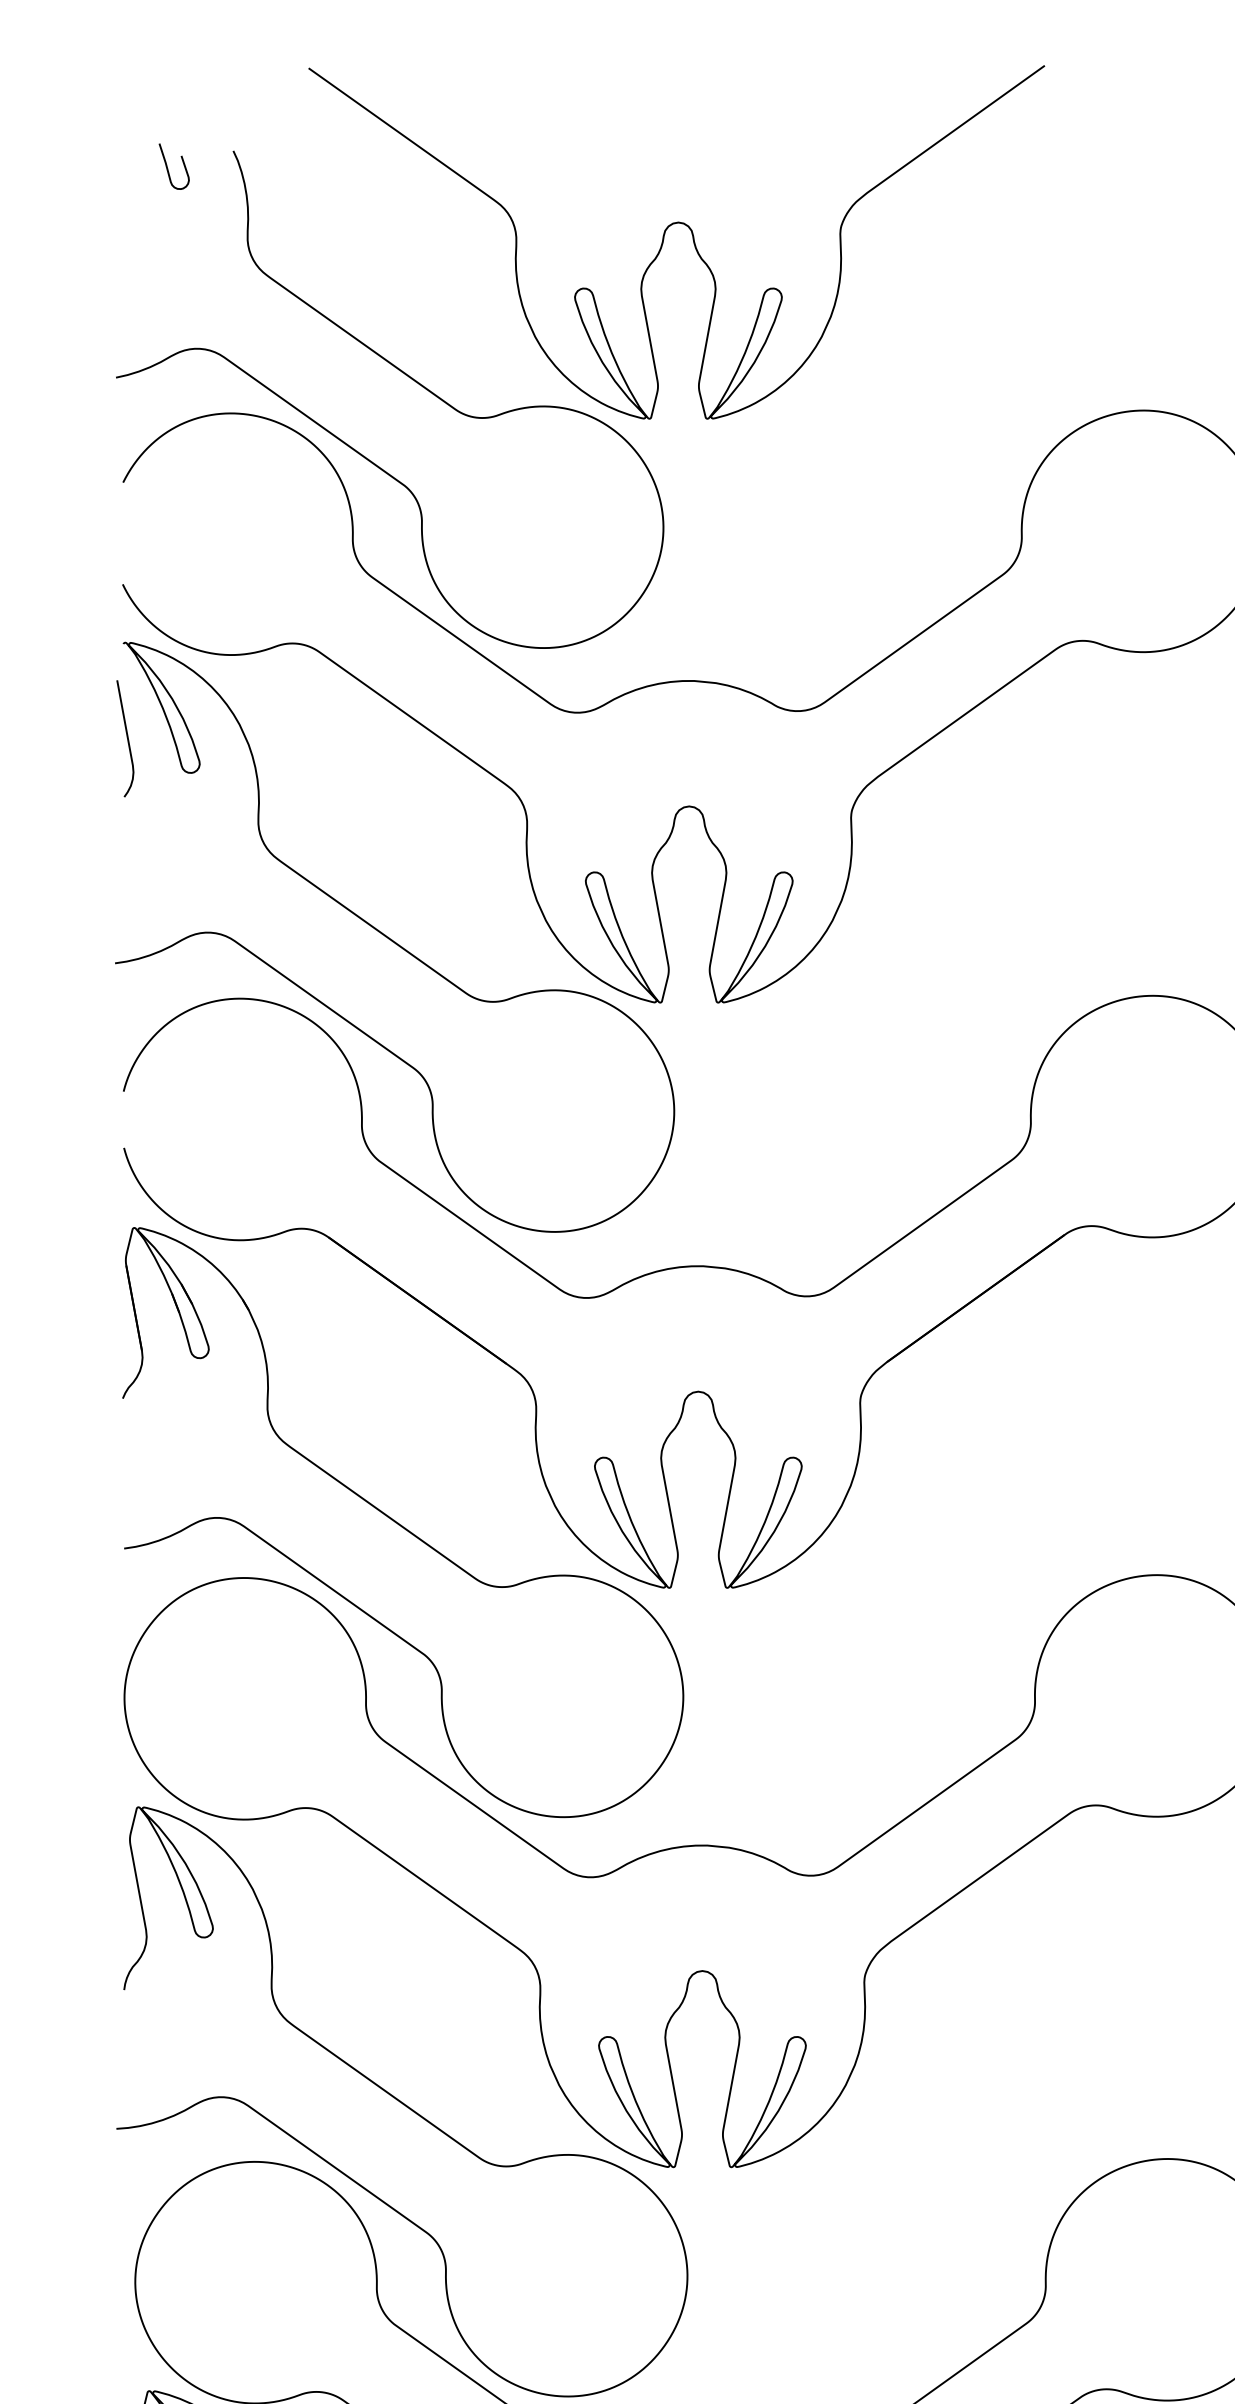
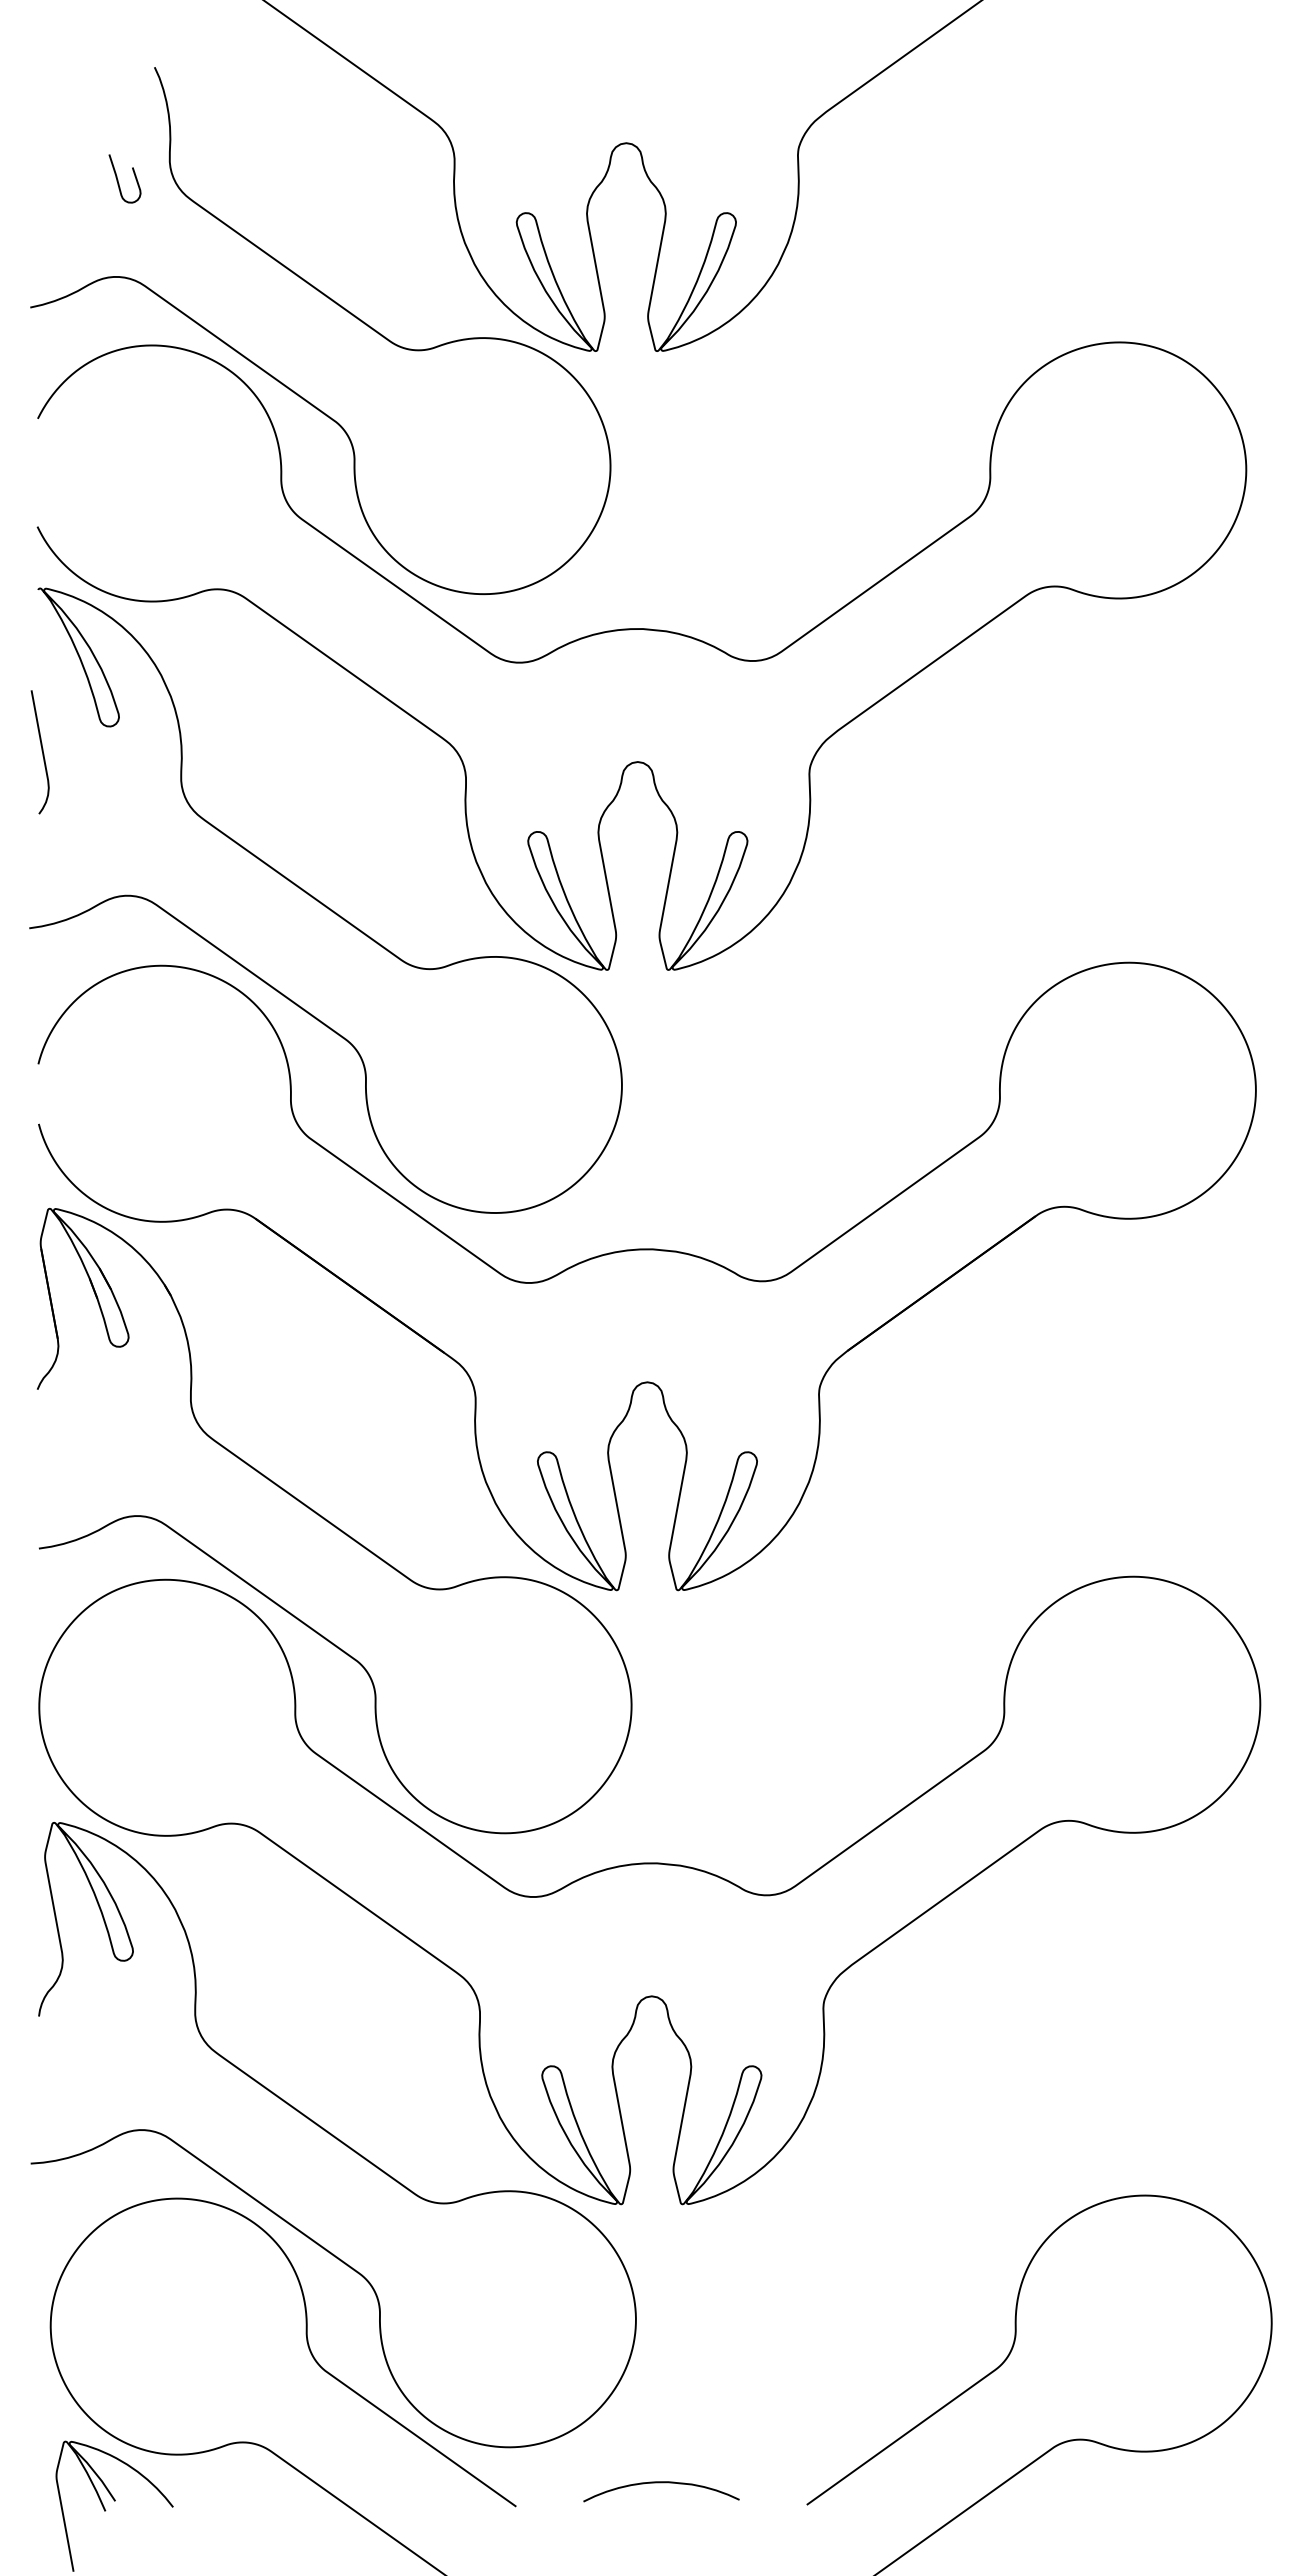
curve: (168, 167) -> (118, 179), moved
curve: (126, 738) -> (41, 751), moved

